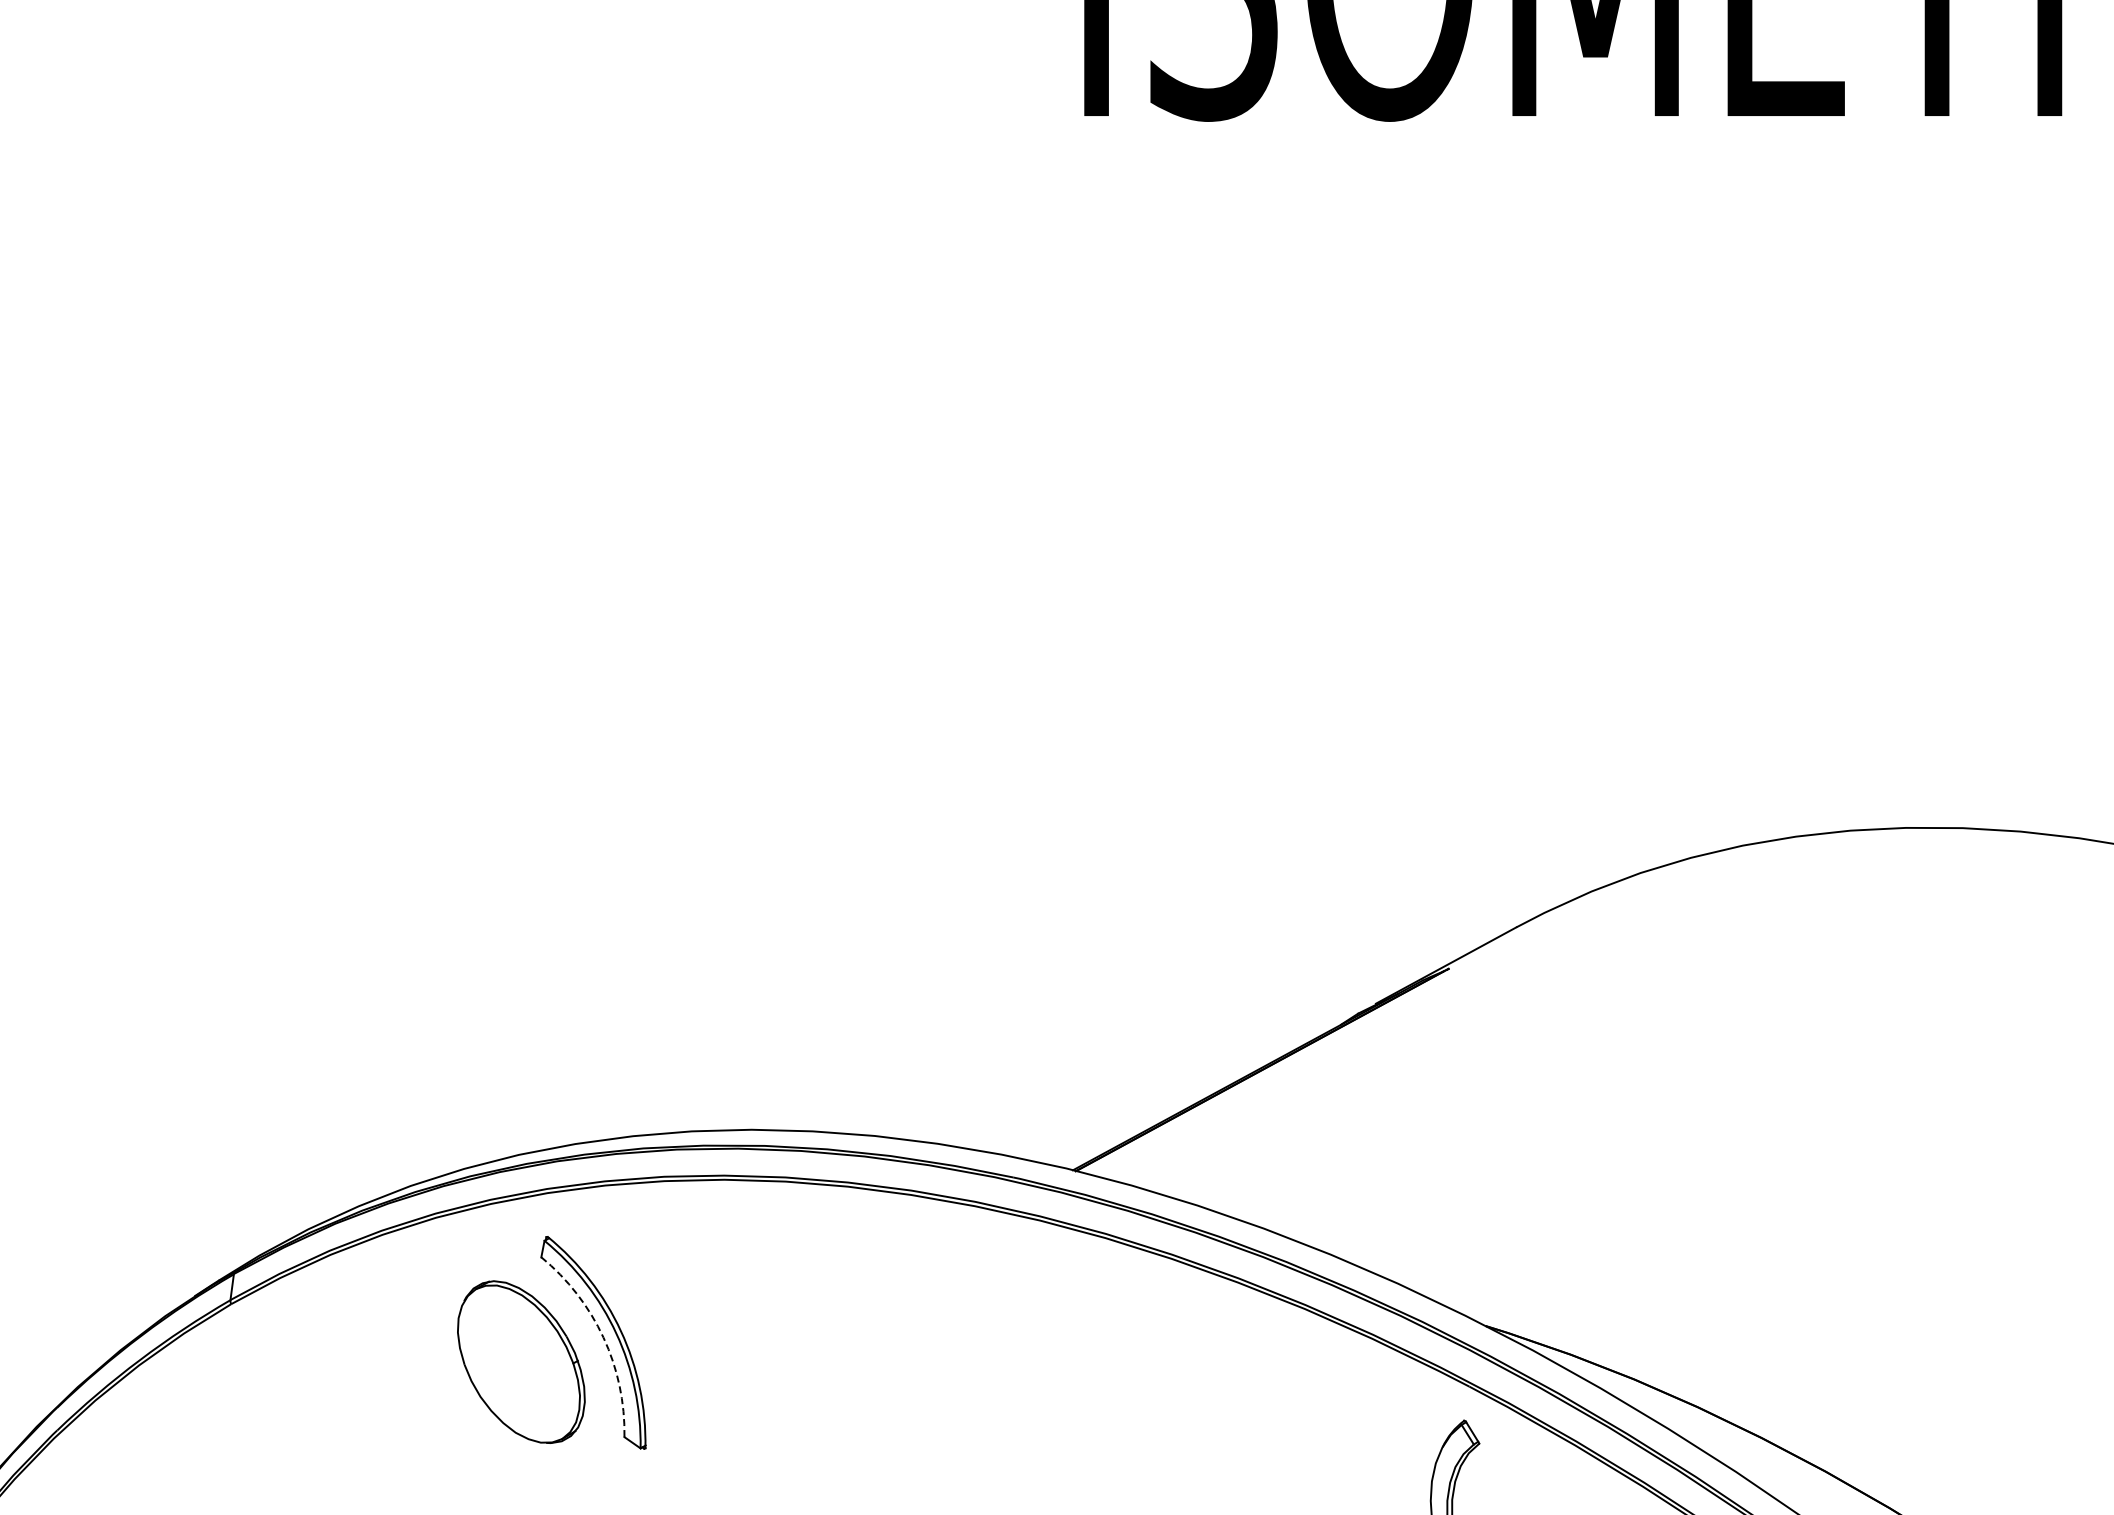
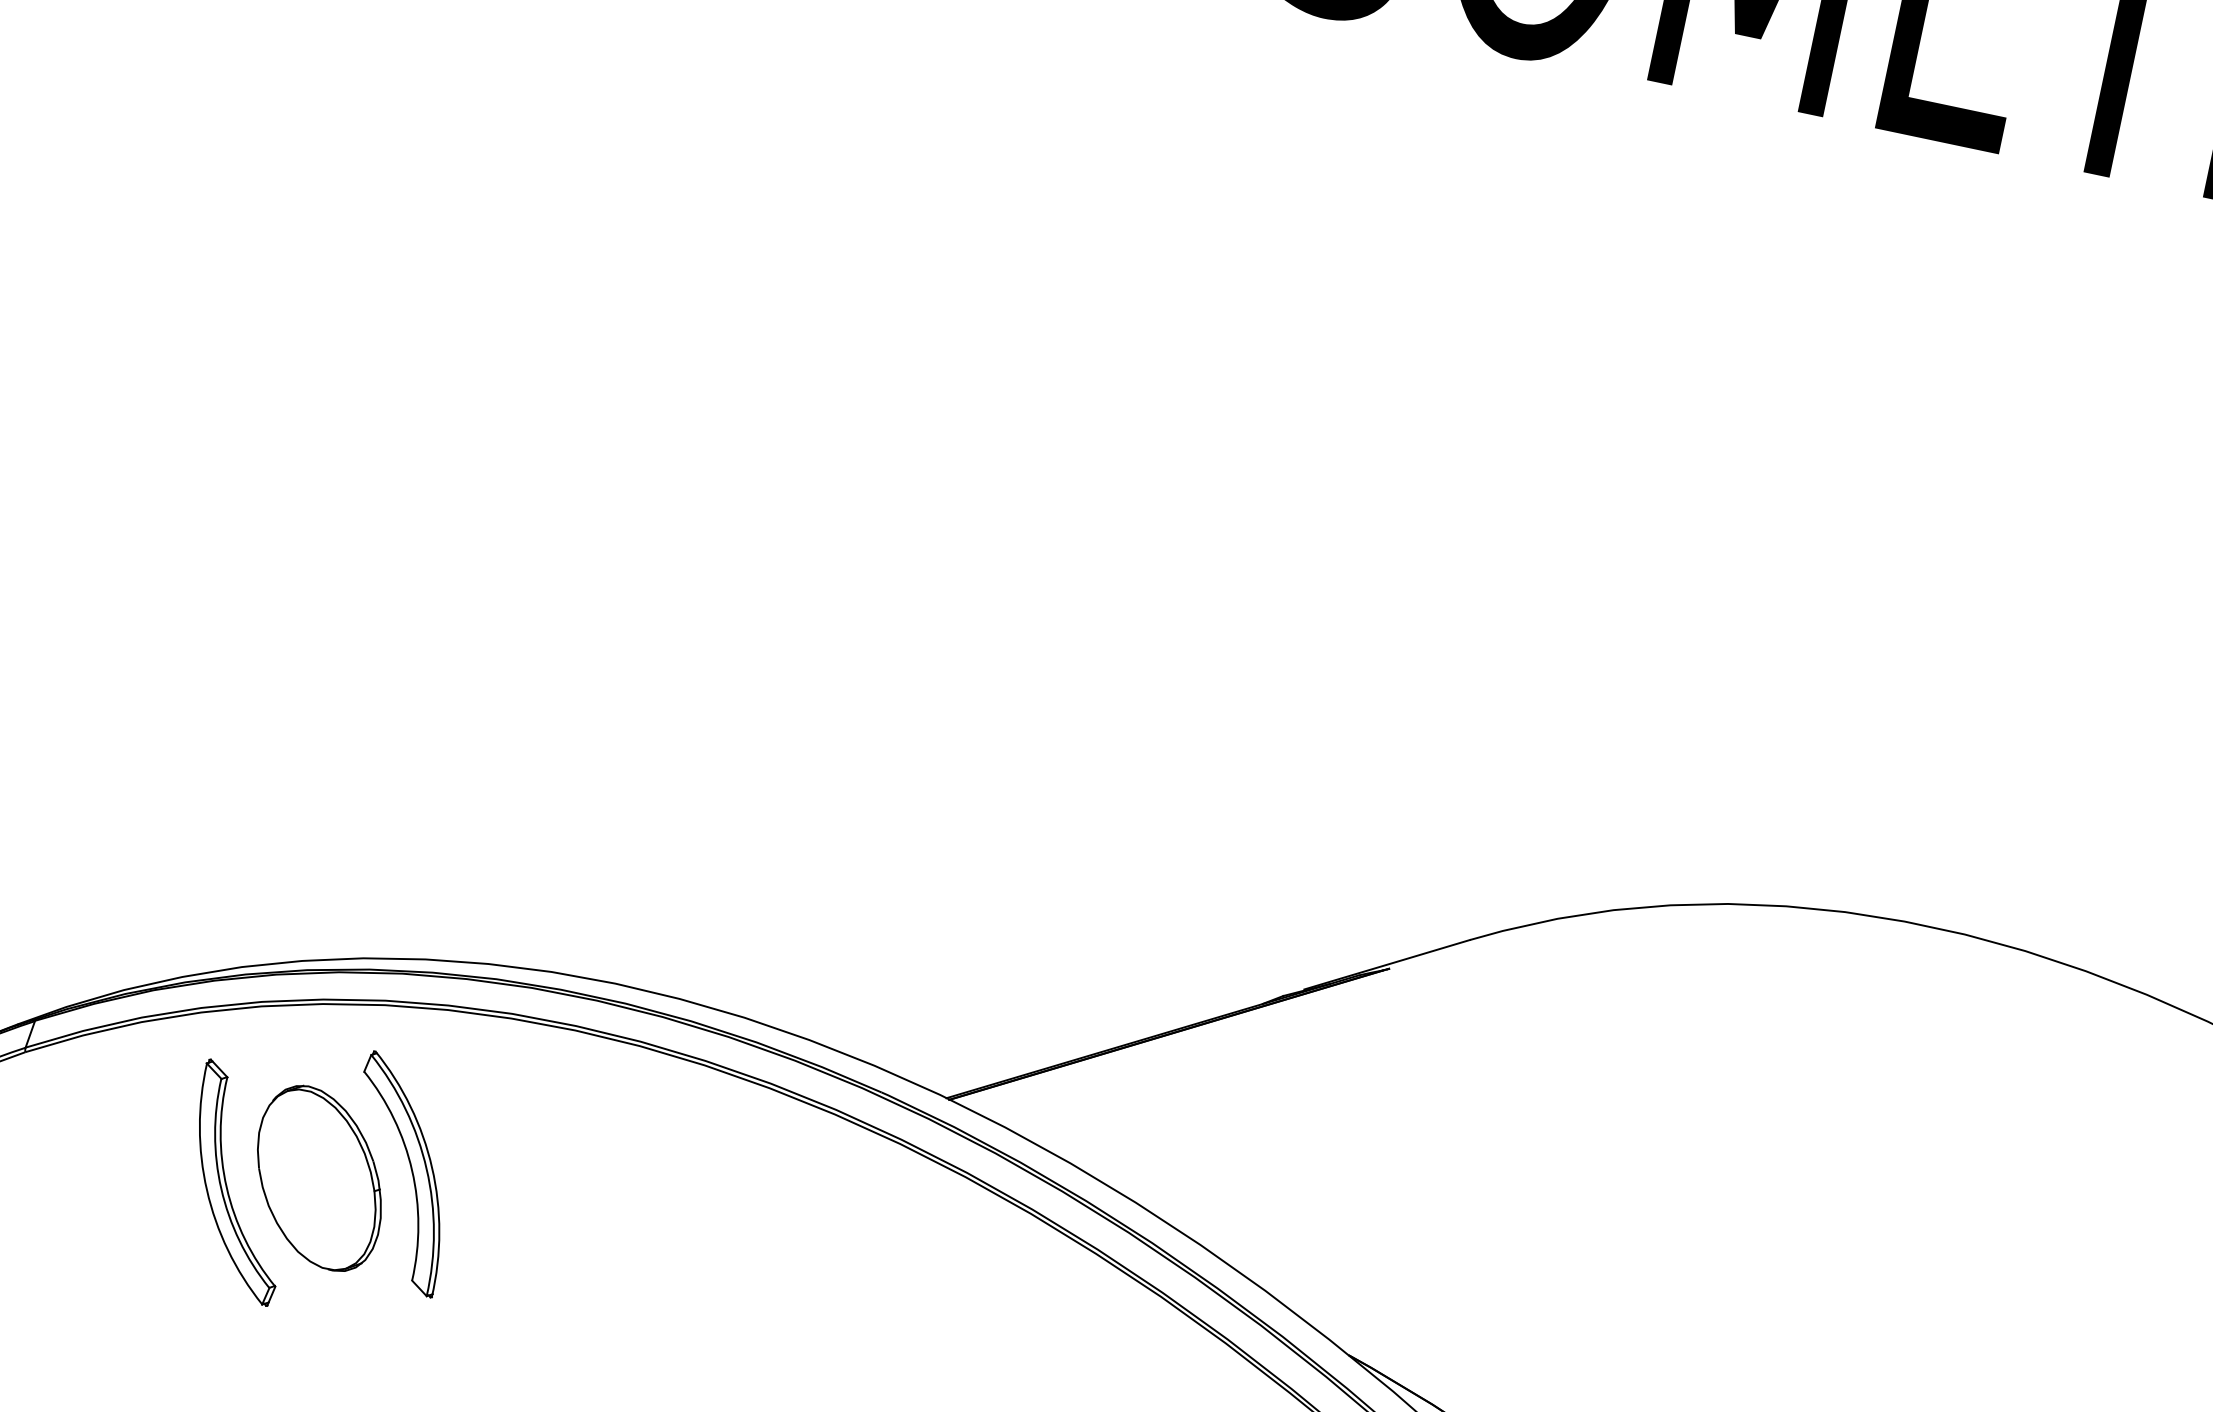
arc: (603, 1337) -> (412, 1170), dashed -> solid
part: (439, 1386) -> (227, 1185), added

